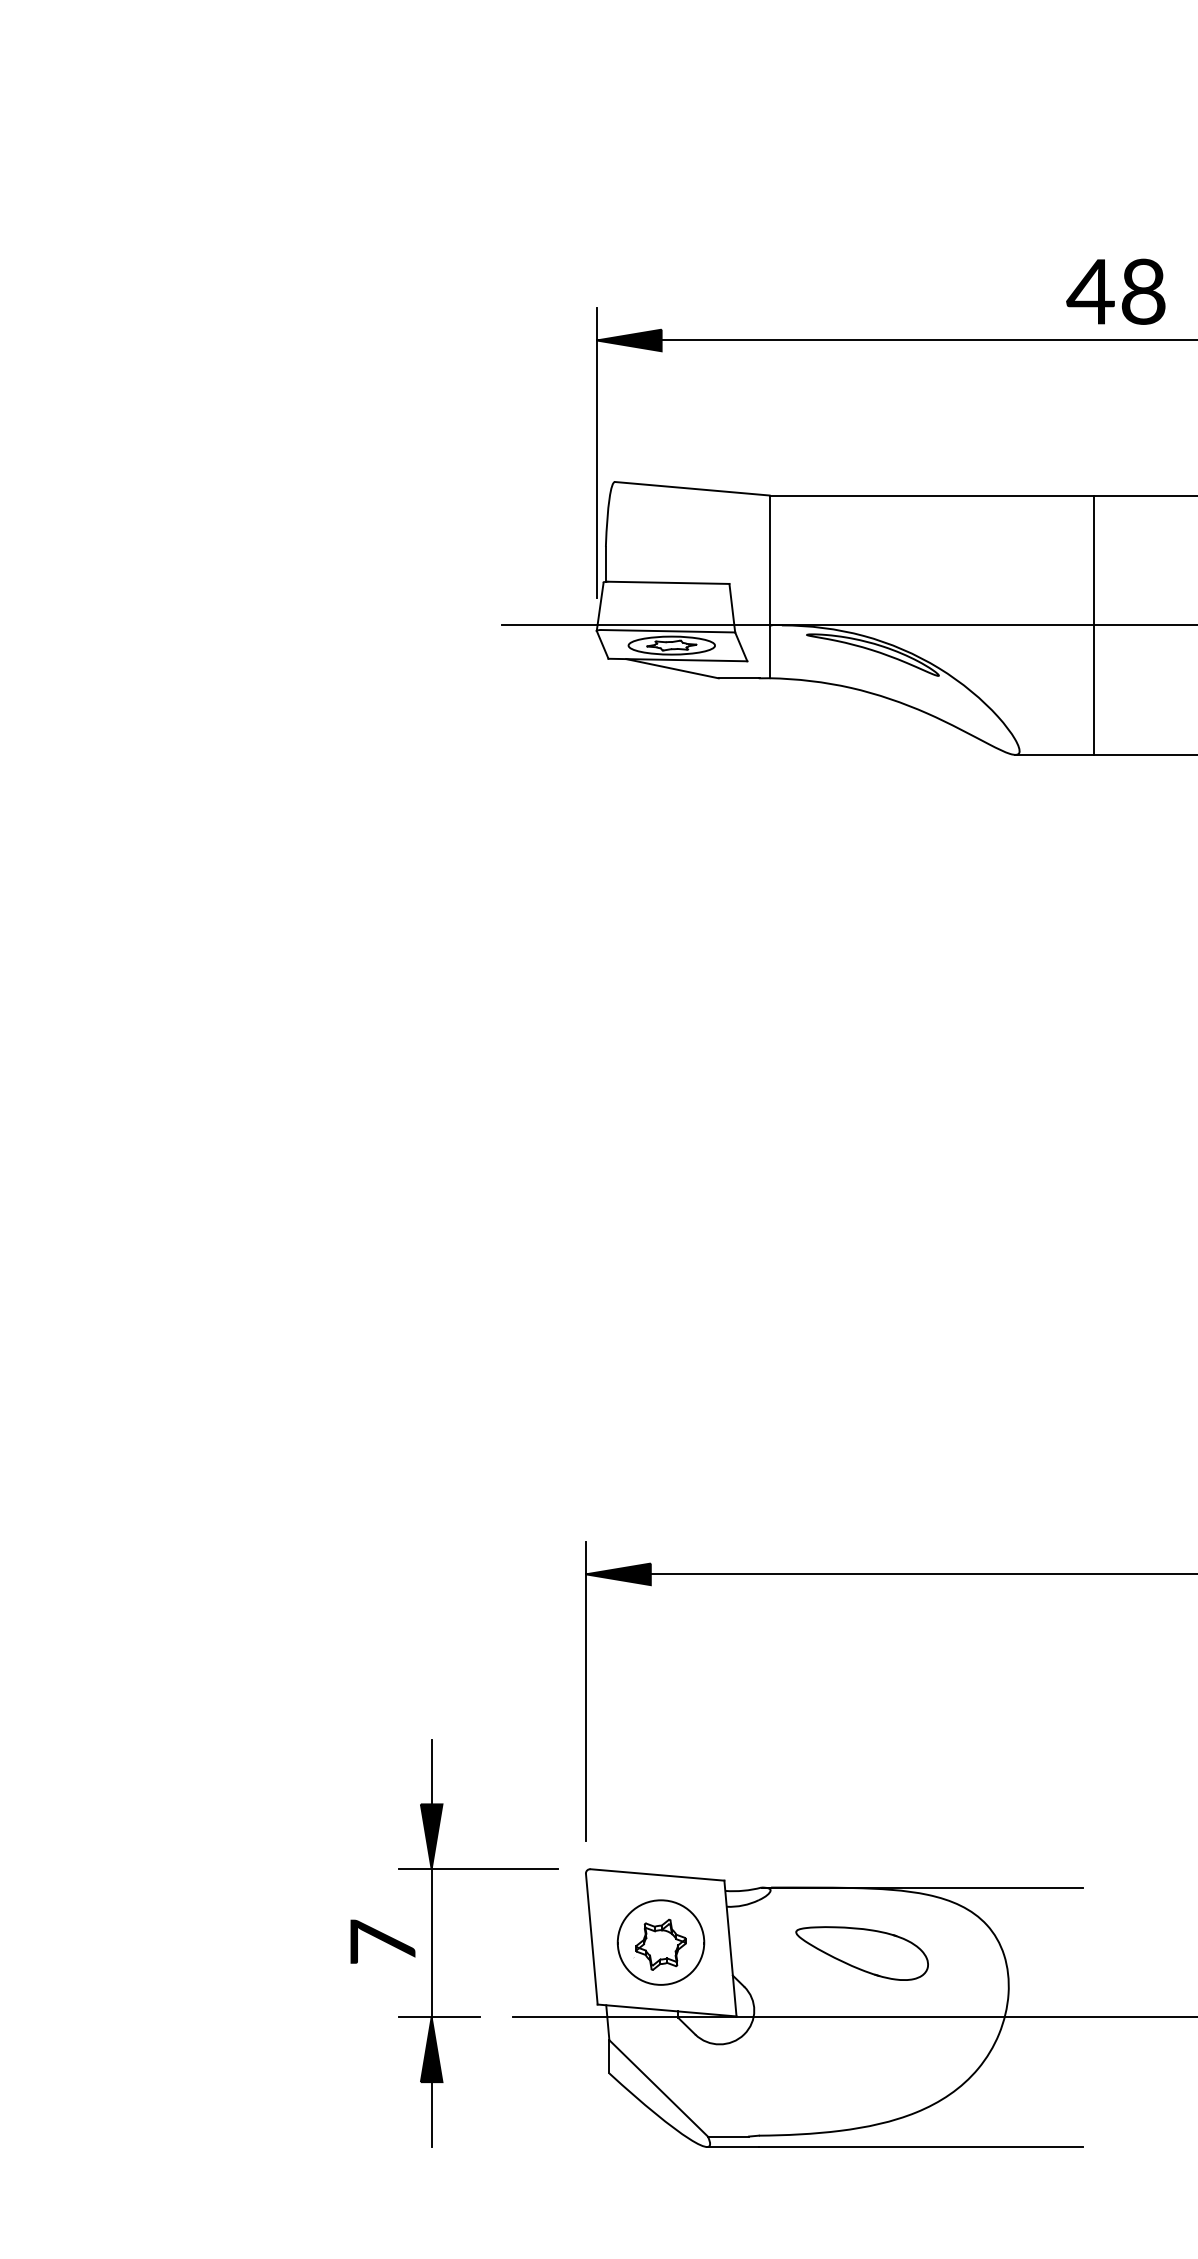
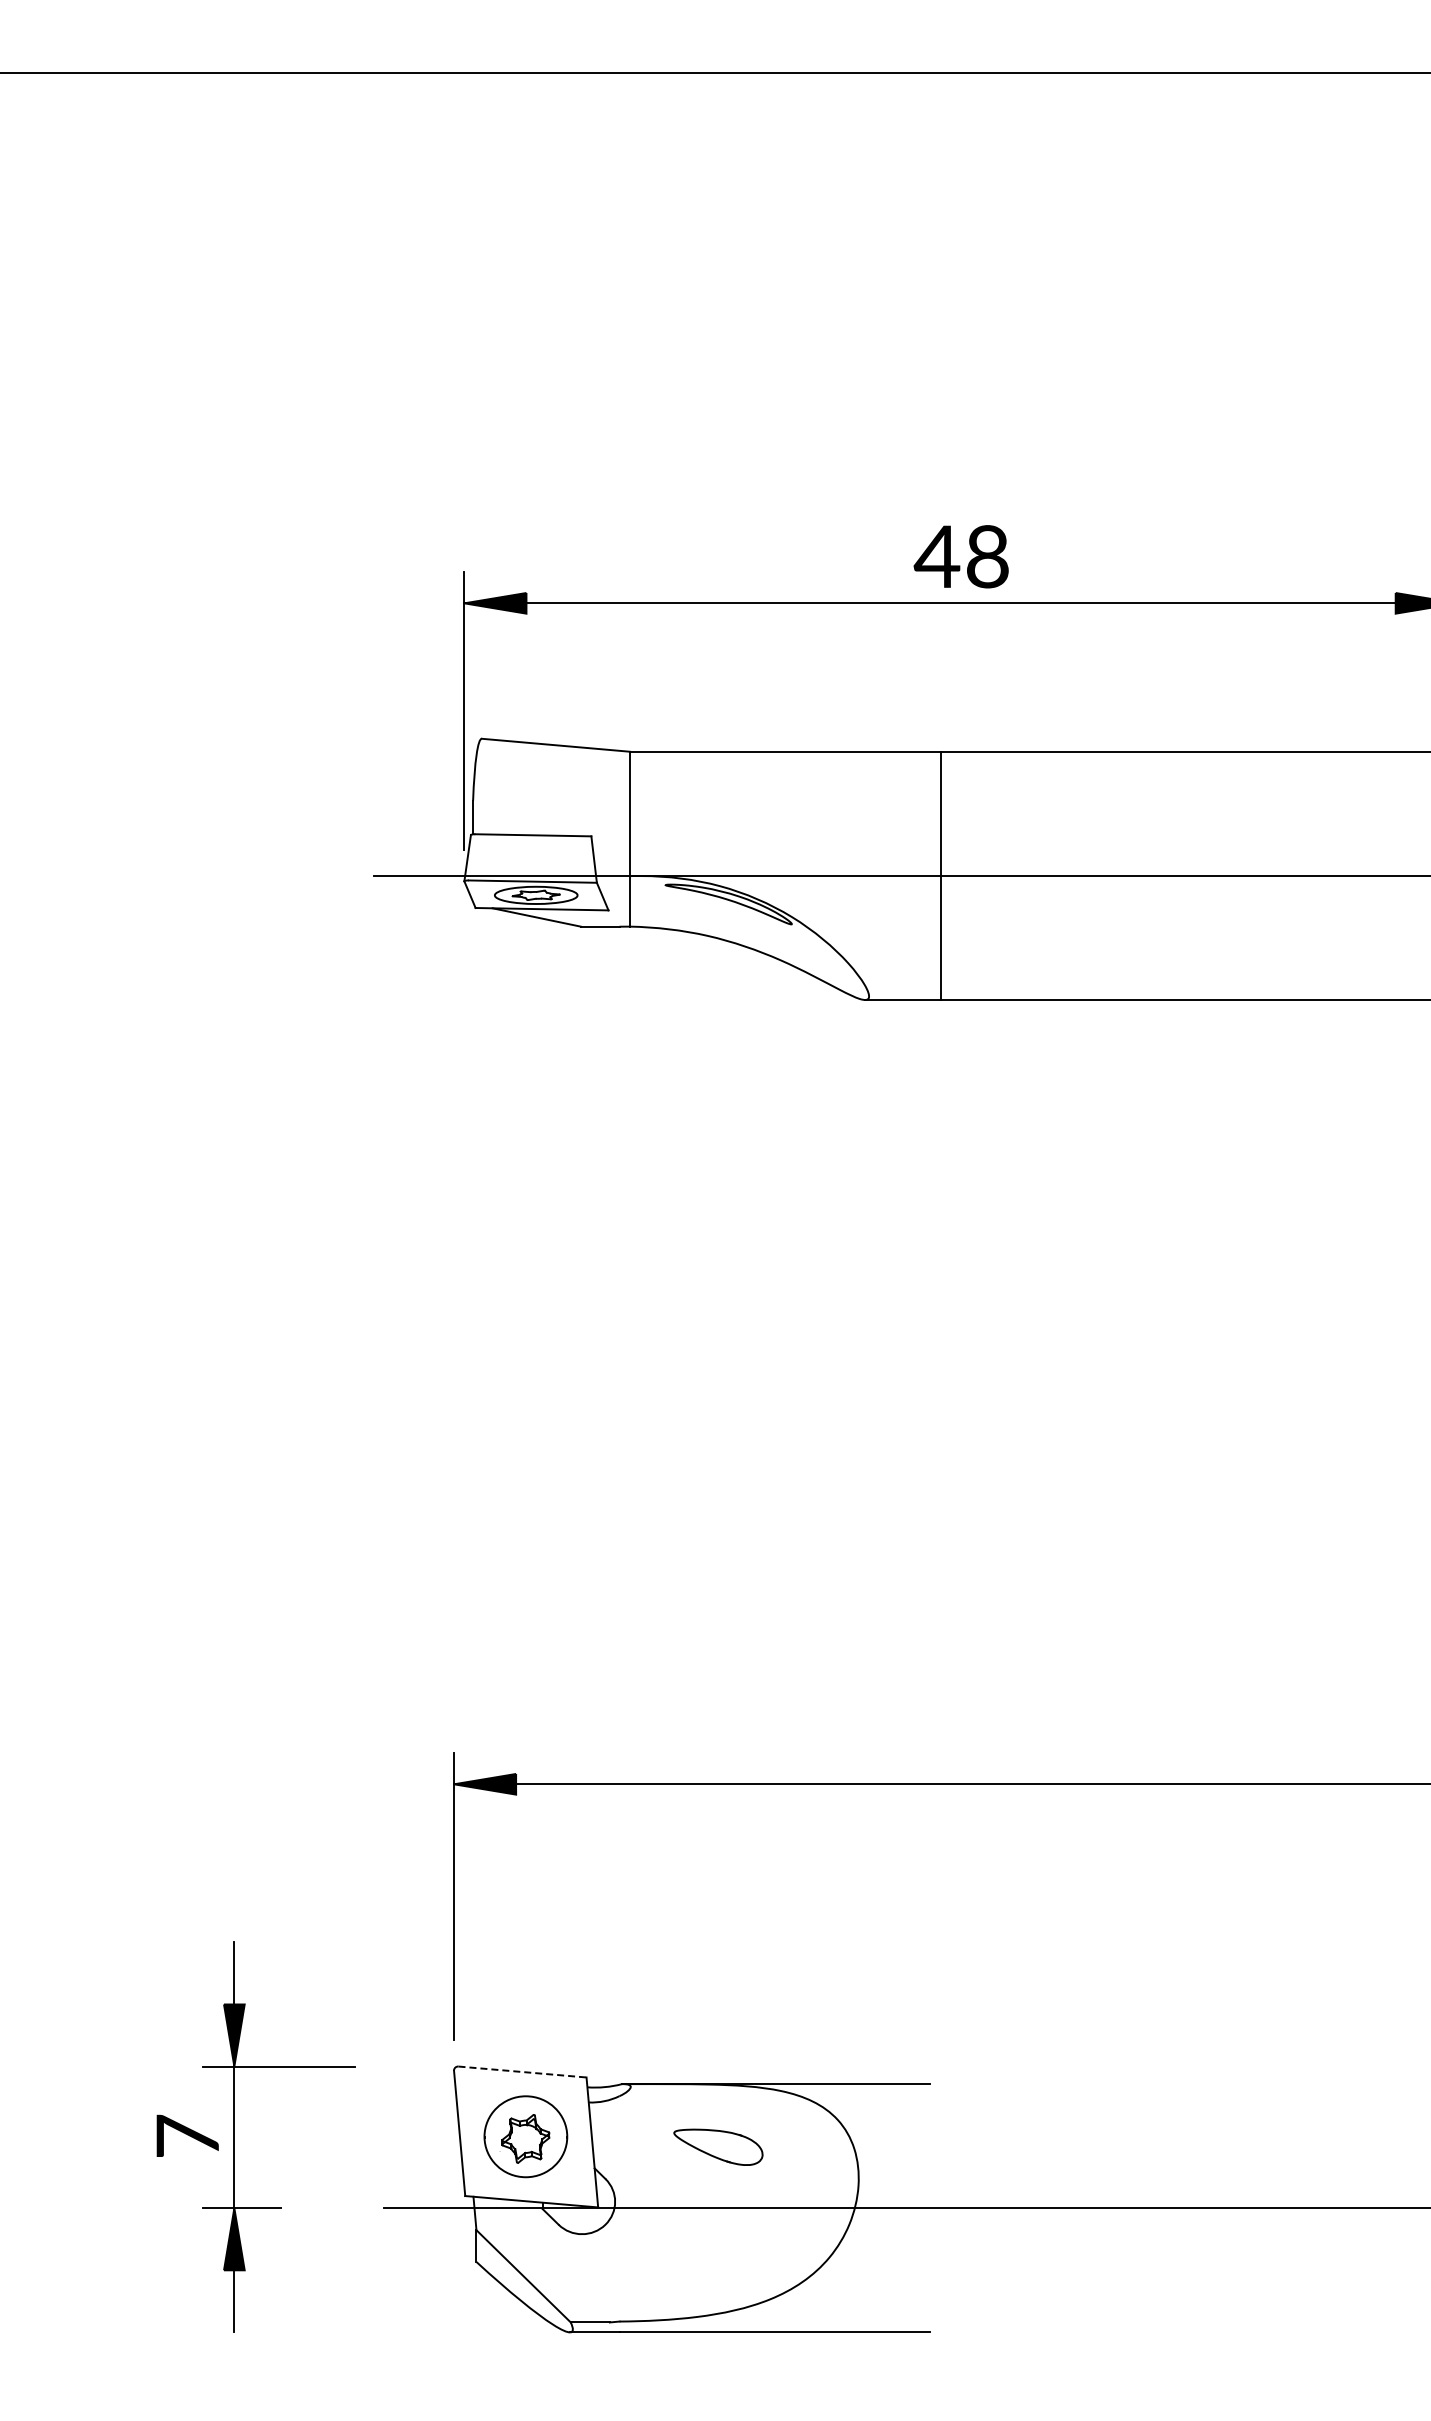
line: (658, 1875) -> (523, 2072), solid -> dashed
part: (431, 1942) -> (234, 2136), moved
part: (862, 1953) -> (718, 2147), size x0.7

